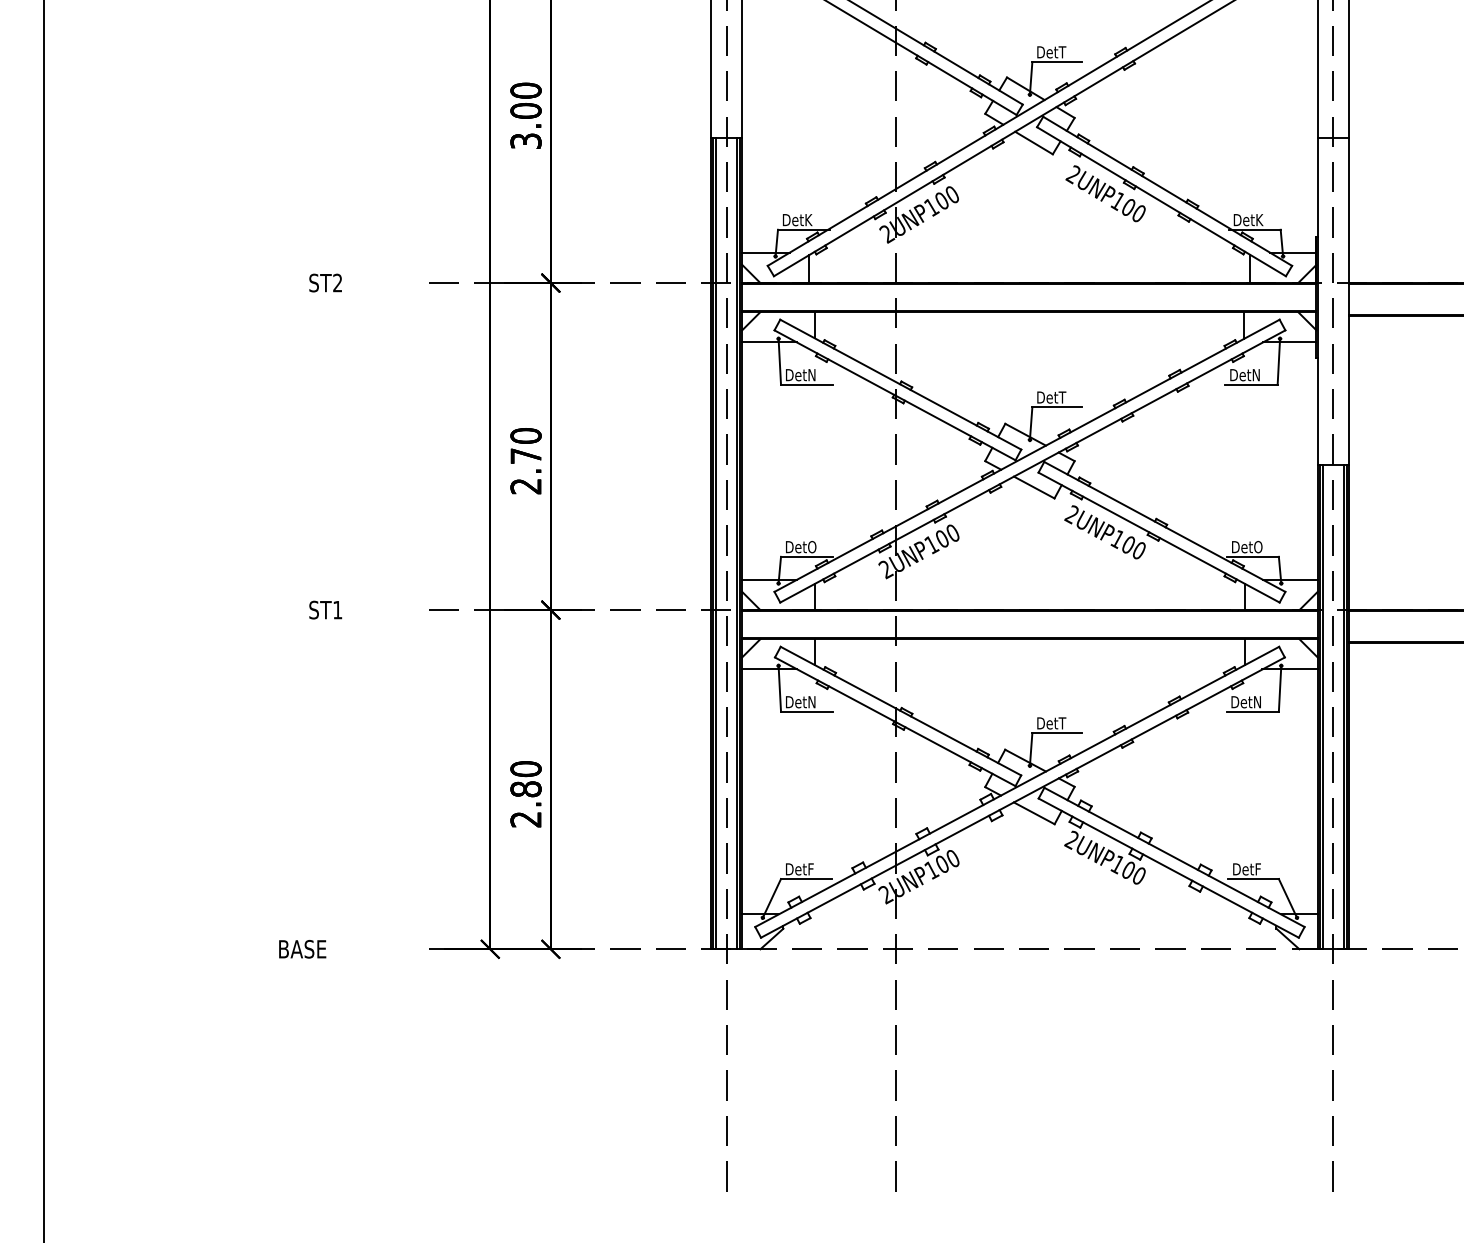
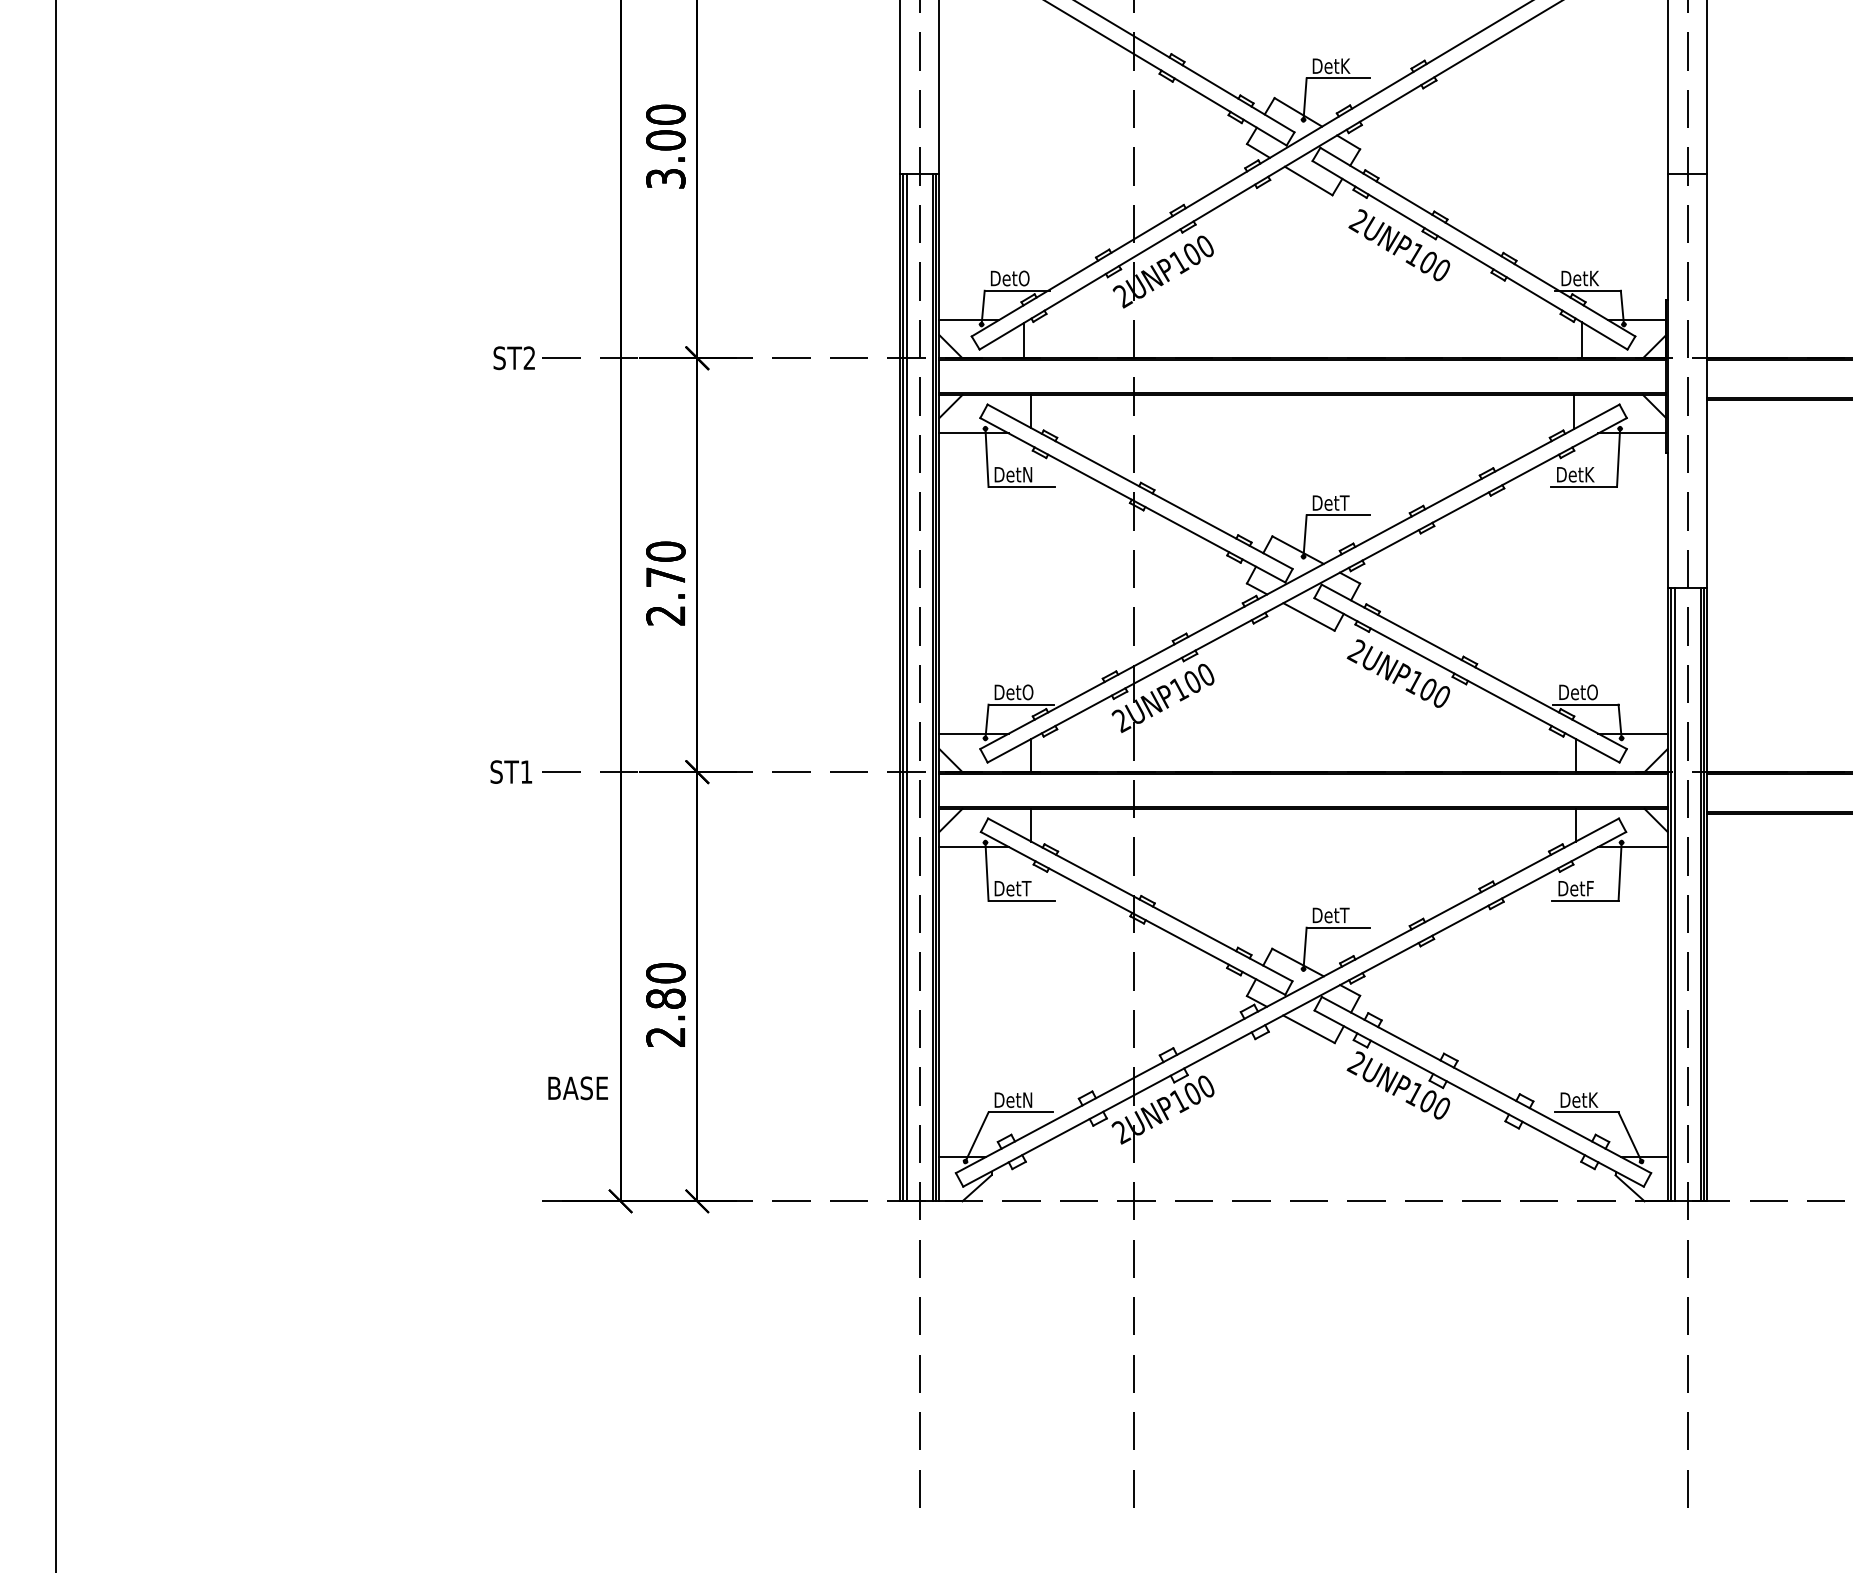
text: (1062, 51) -> (1344, 65), DetT -> DetK
text: (808, 220) -> (1023, 278), DetK -> DetO
text: (325, 283) -> (513, 358), moved
text: (1256, 374) -> (1590, 474), DetN -> DetK
text: (325, 609) -> (511, 771), moved
text: (811, 702) -> (1026, 888), DetN -> DetT
text: (1257, 702) -> (1591, 888), DetN -> DetF
text: (812, 868) -> (1028, 1099), DetF -> DetN
text: (1259, 868) -> (1594, 1099), DetF -> DetK
text: (302, 949) -> (577, 1088), moved

